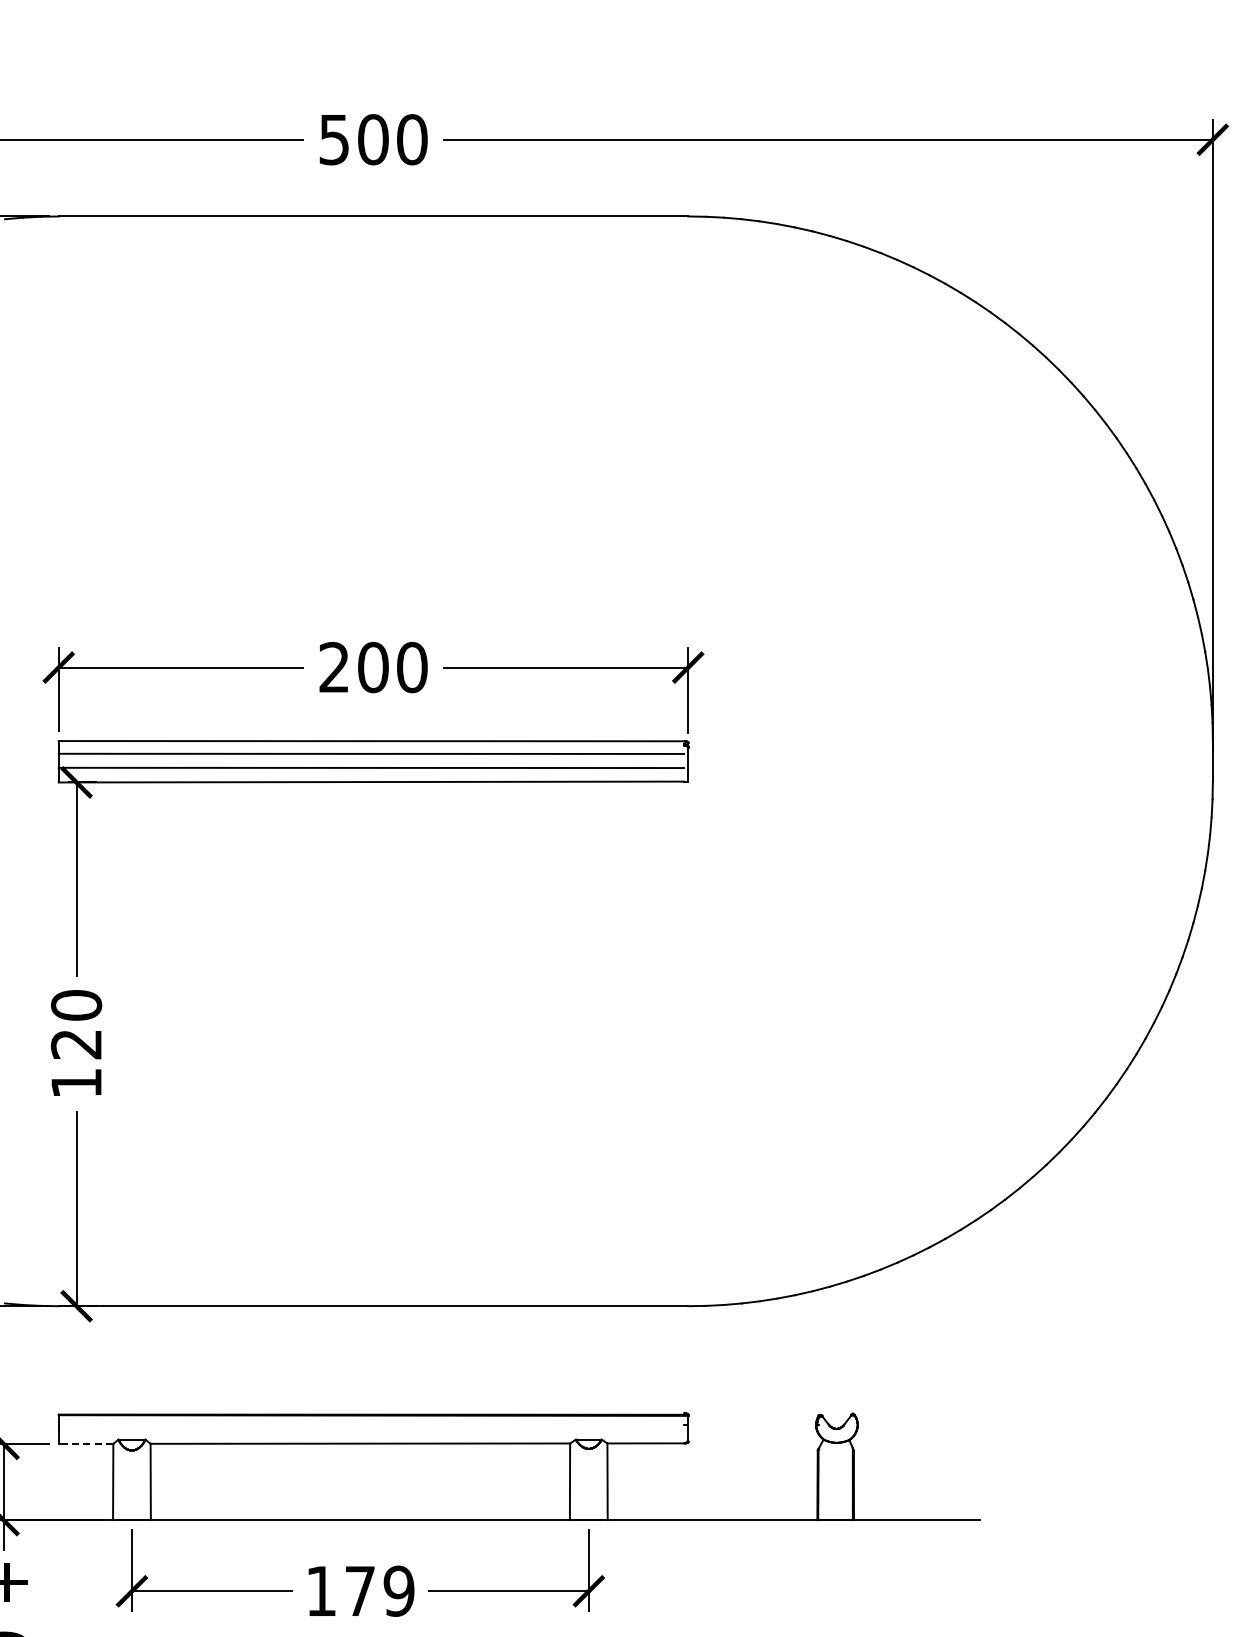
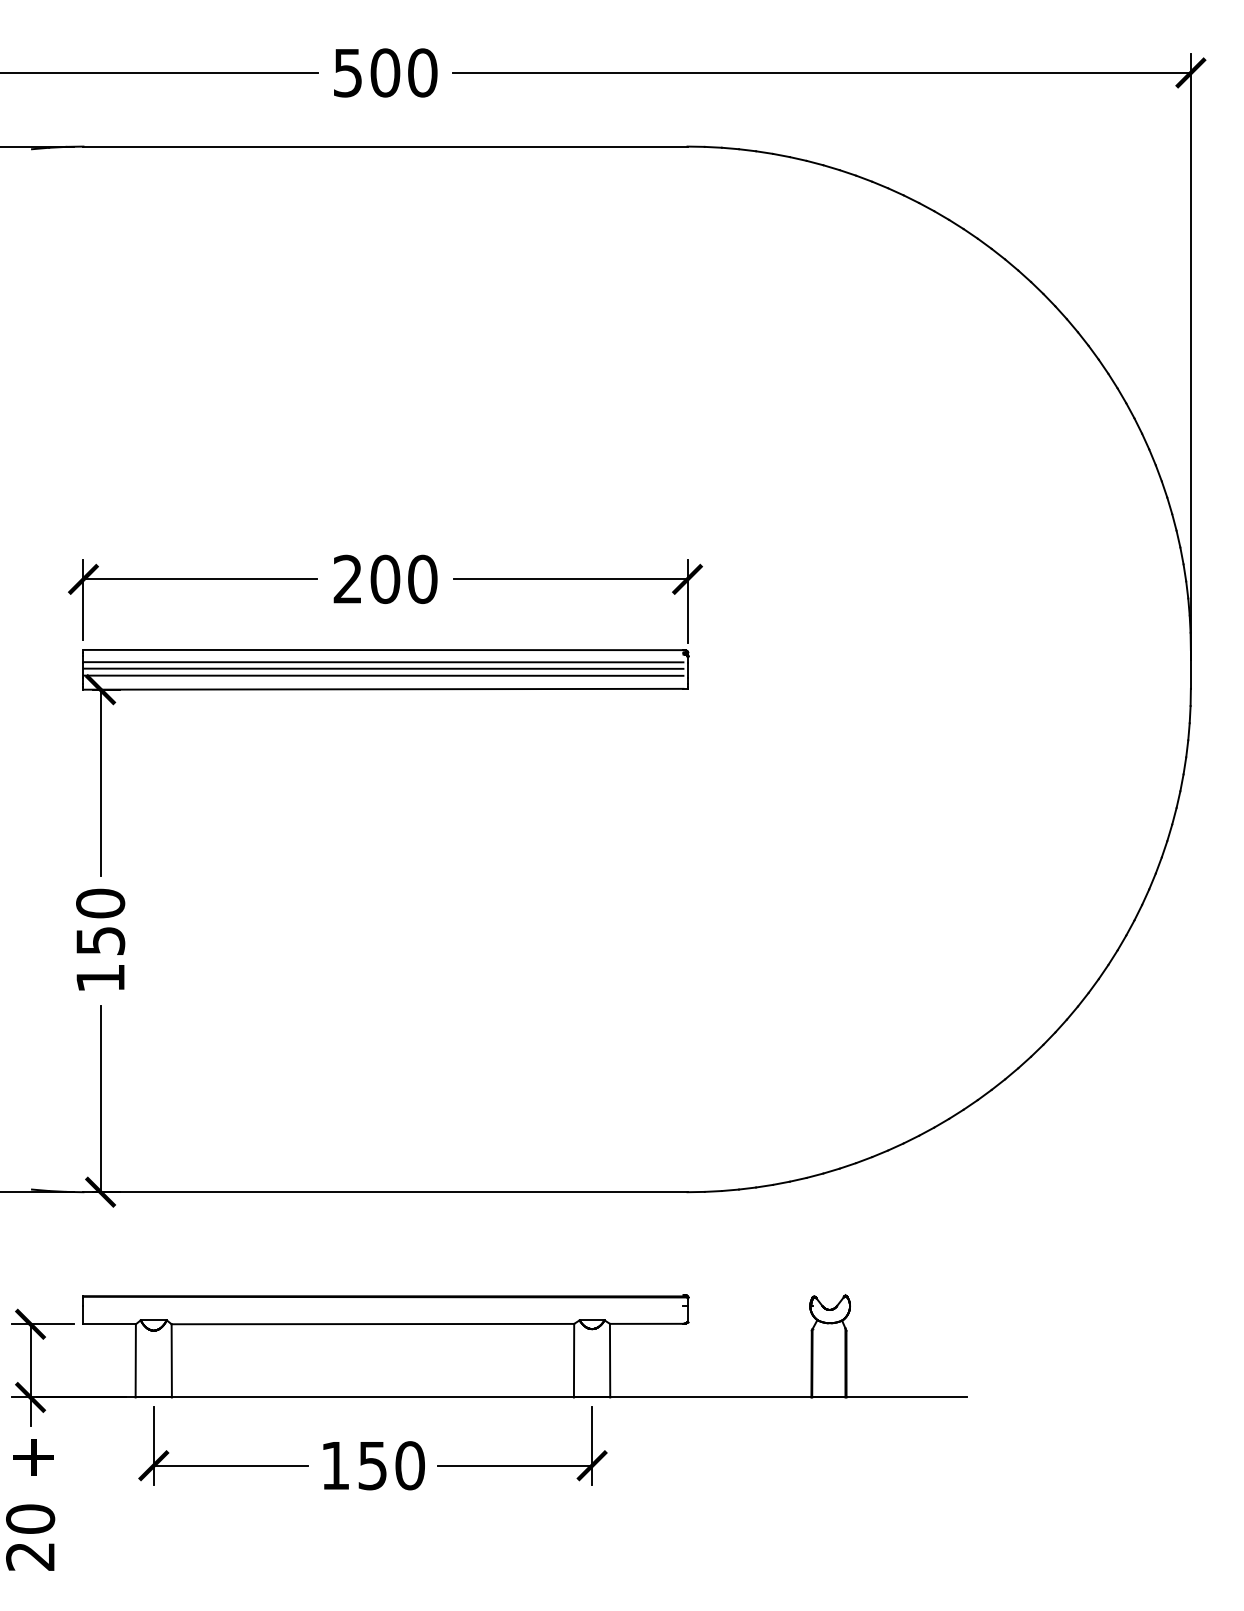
line: (371, 760) -> (383, 668), added
text: (76, 1044) -> (100, 941), 120 -> 150
line: (85, 1444) -> (109, 1324), dashed -> solid
text: (379, 1591) -> (391, 1465), 179 -> 150

